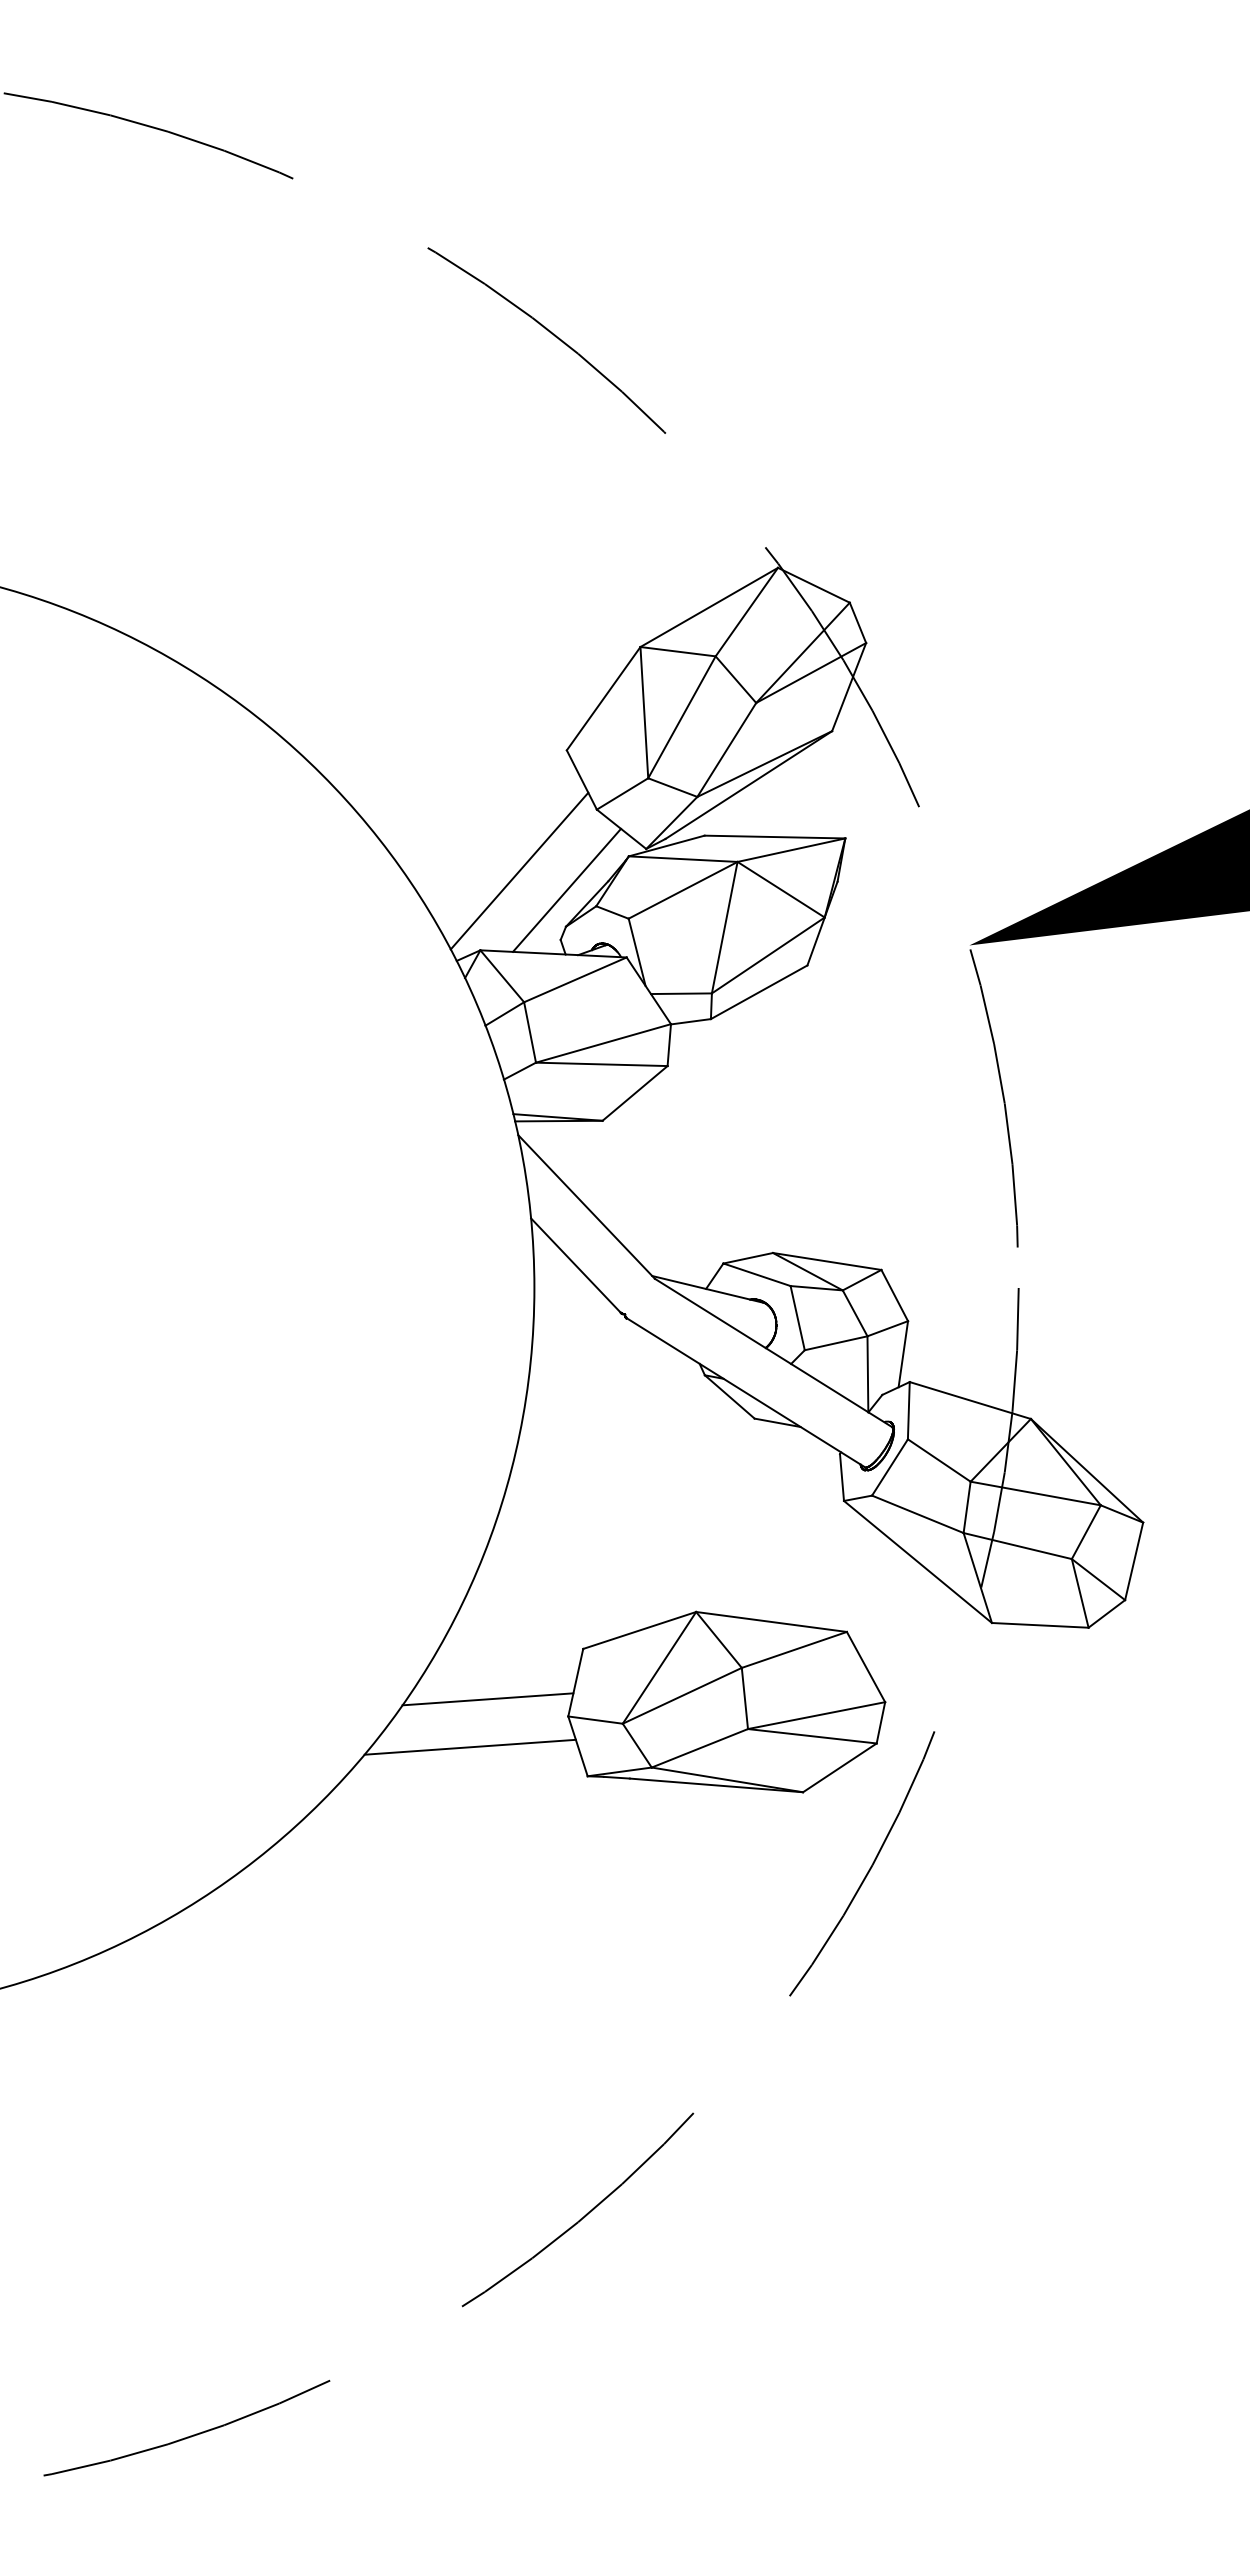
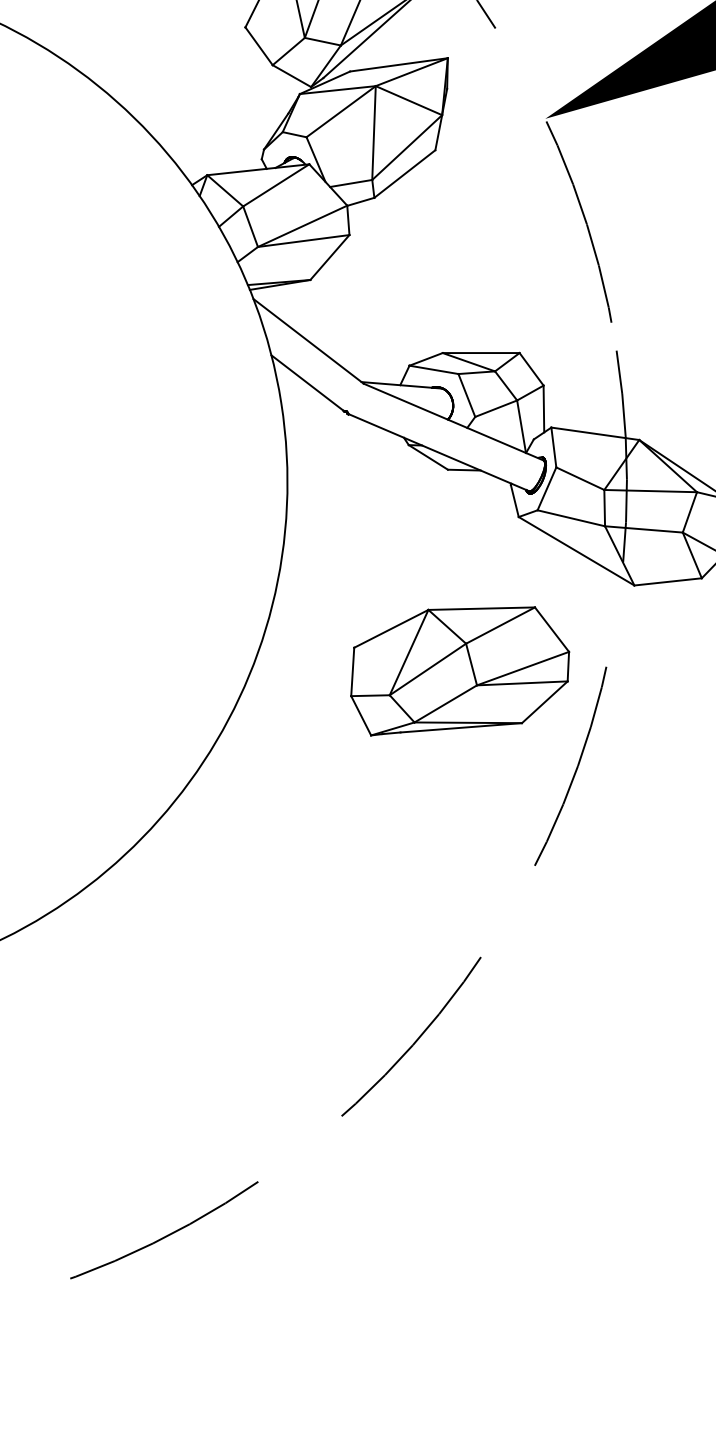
line: (519, 870) -> (225, 115), removed
line: (566, 889) -> (260, 123), removed
line: (487, 1699) -> (293, 693), removed
line: (469, 1746) -> (286, 727), removed

